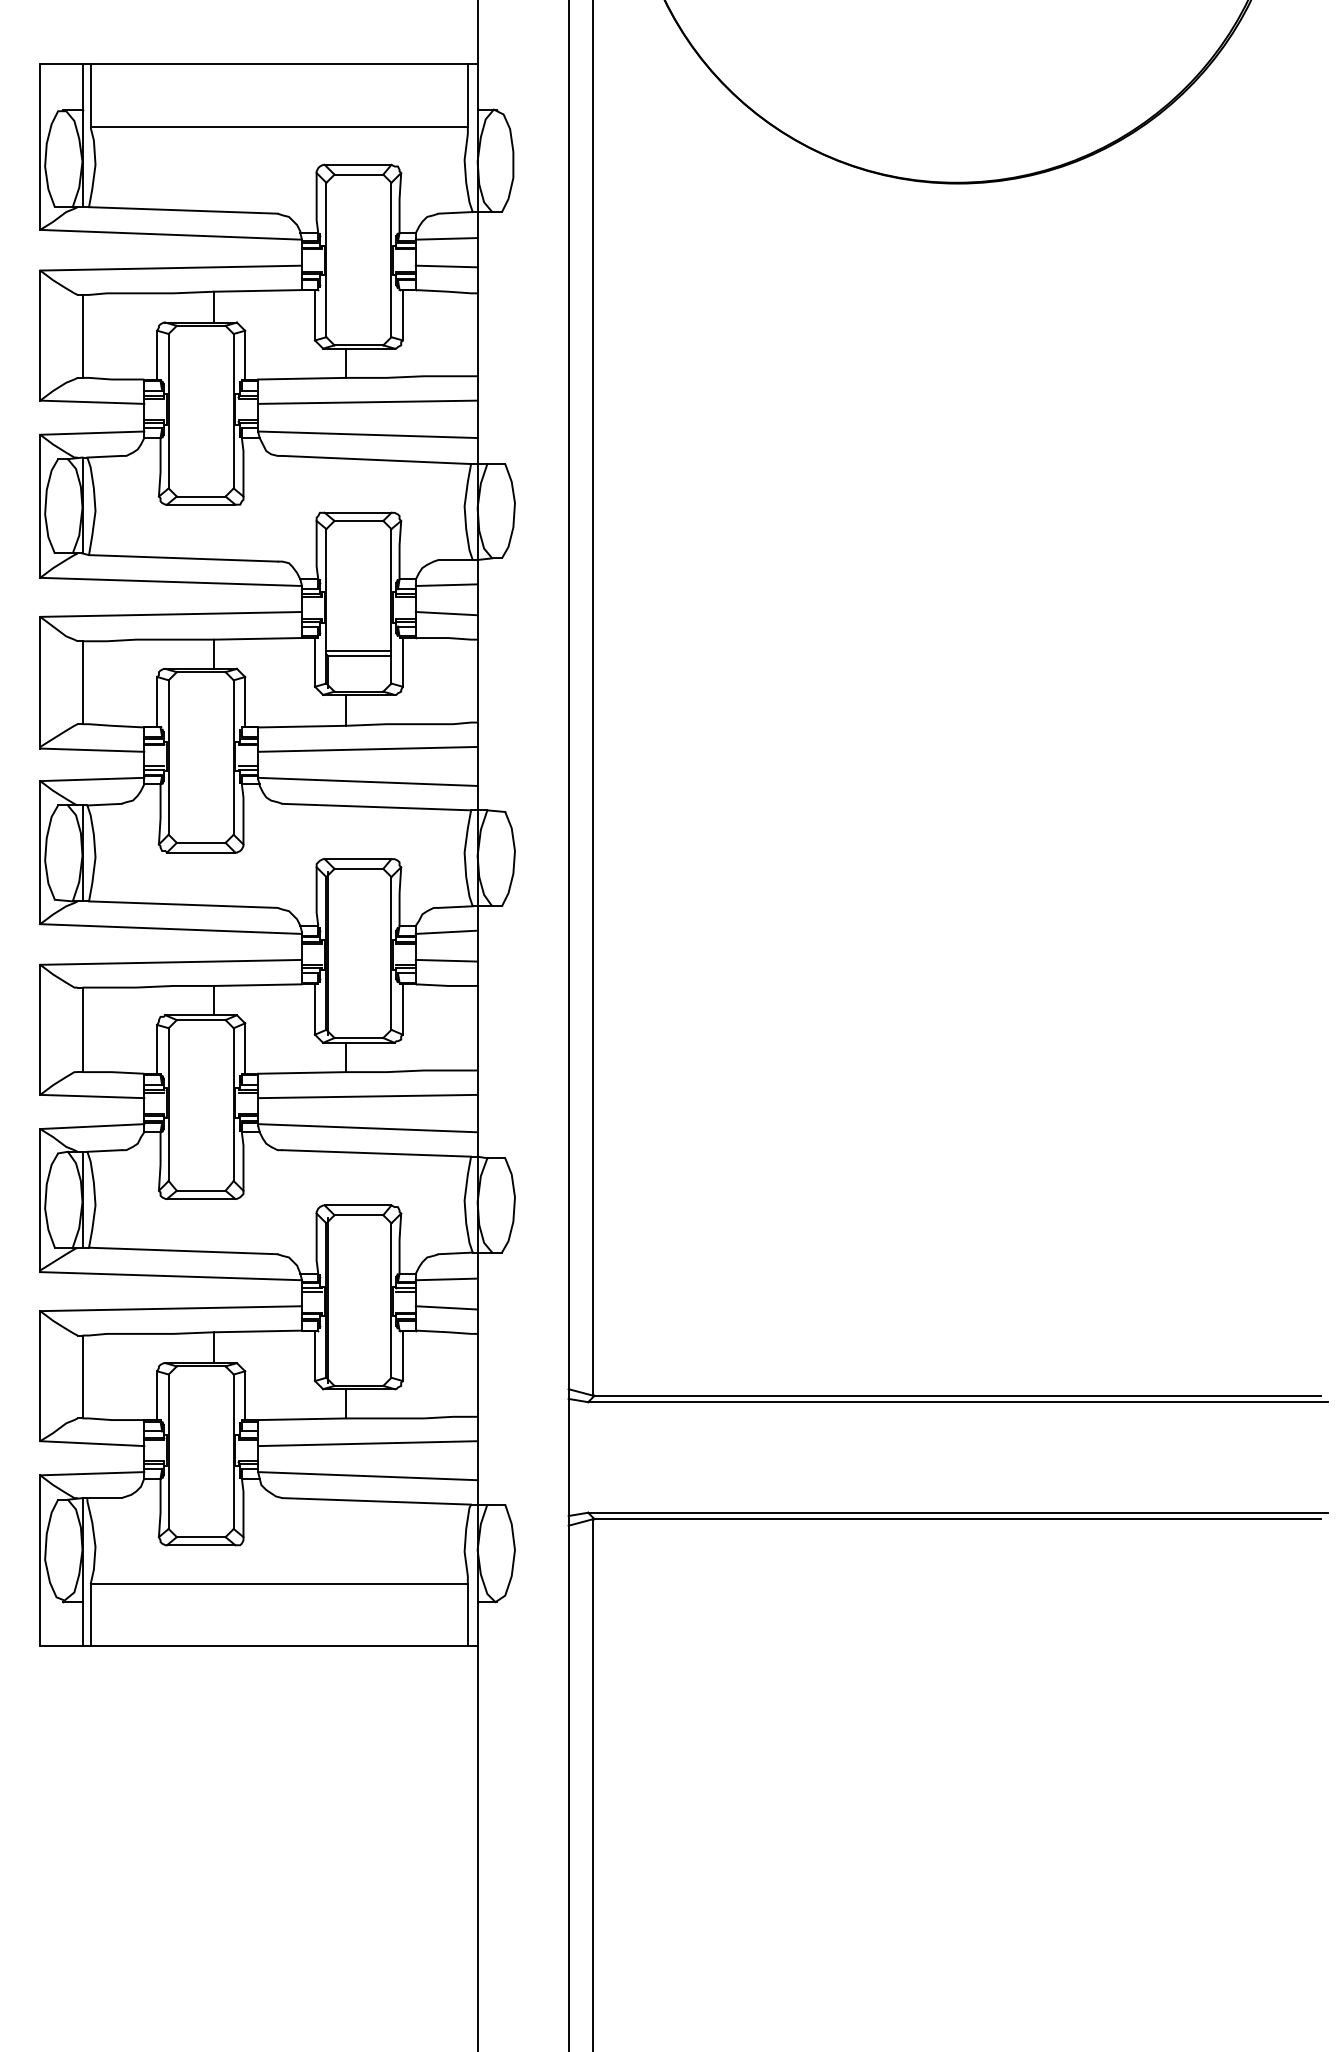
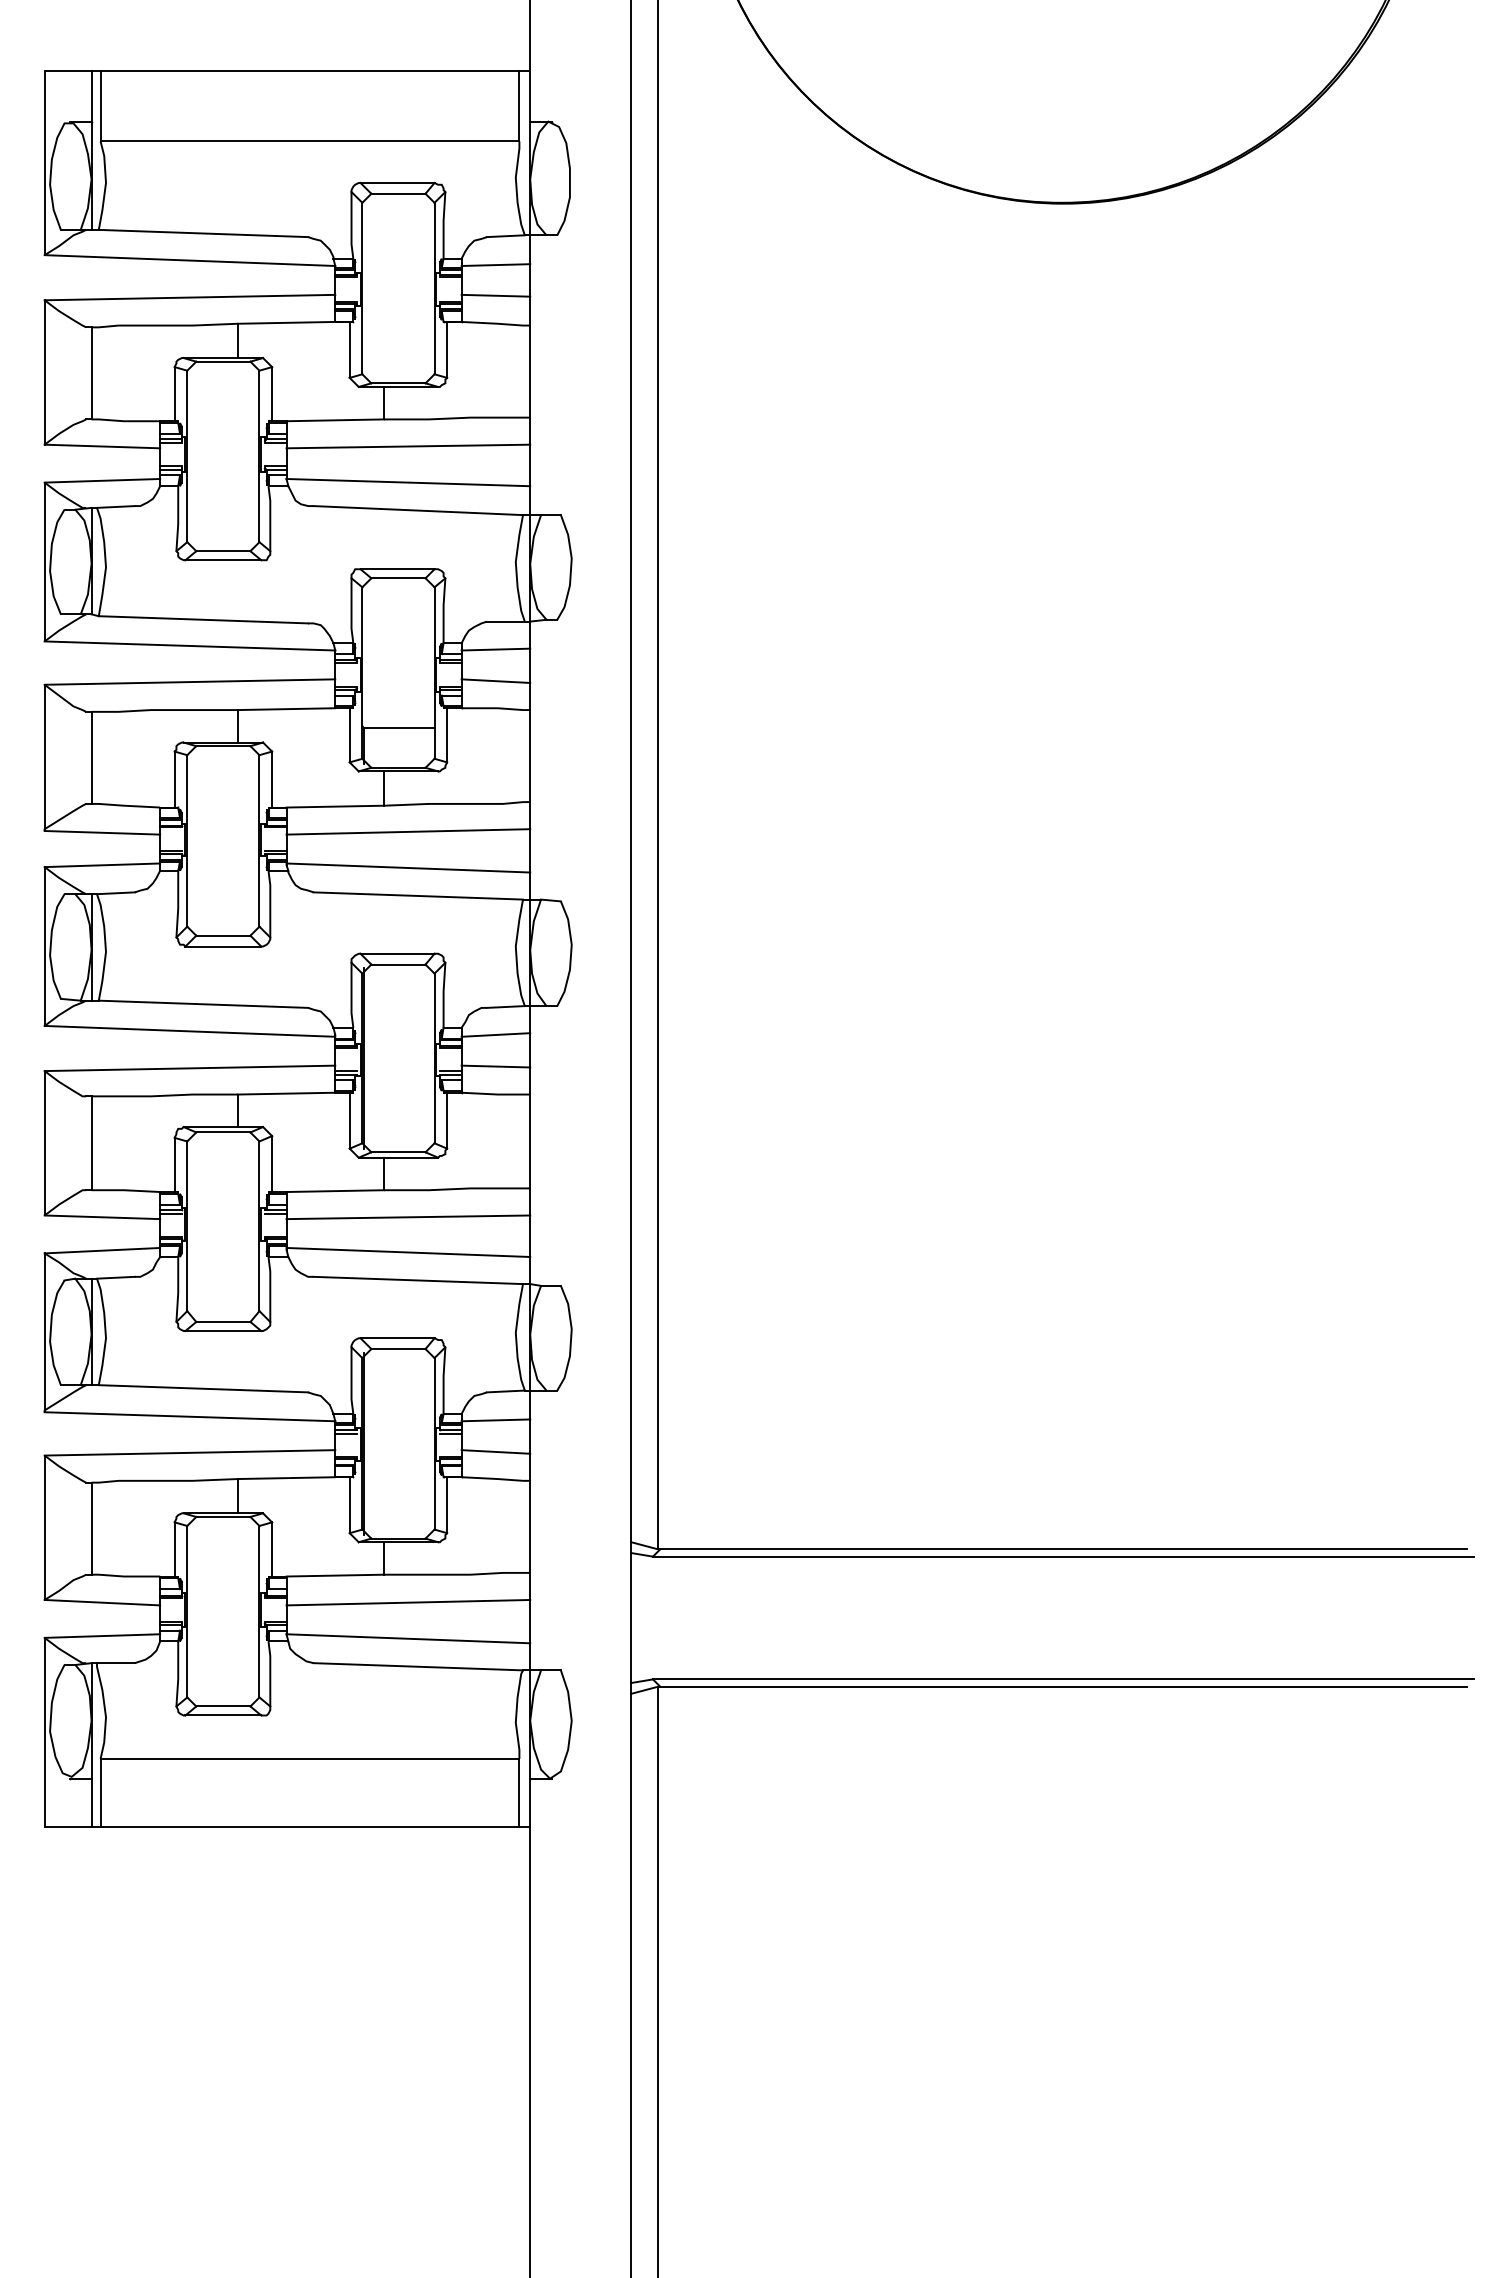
line: (358, 650) -> (398, 722), removed

